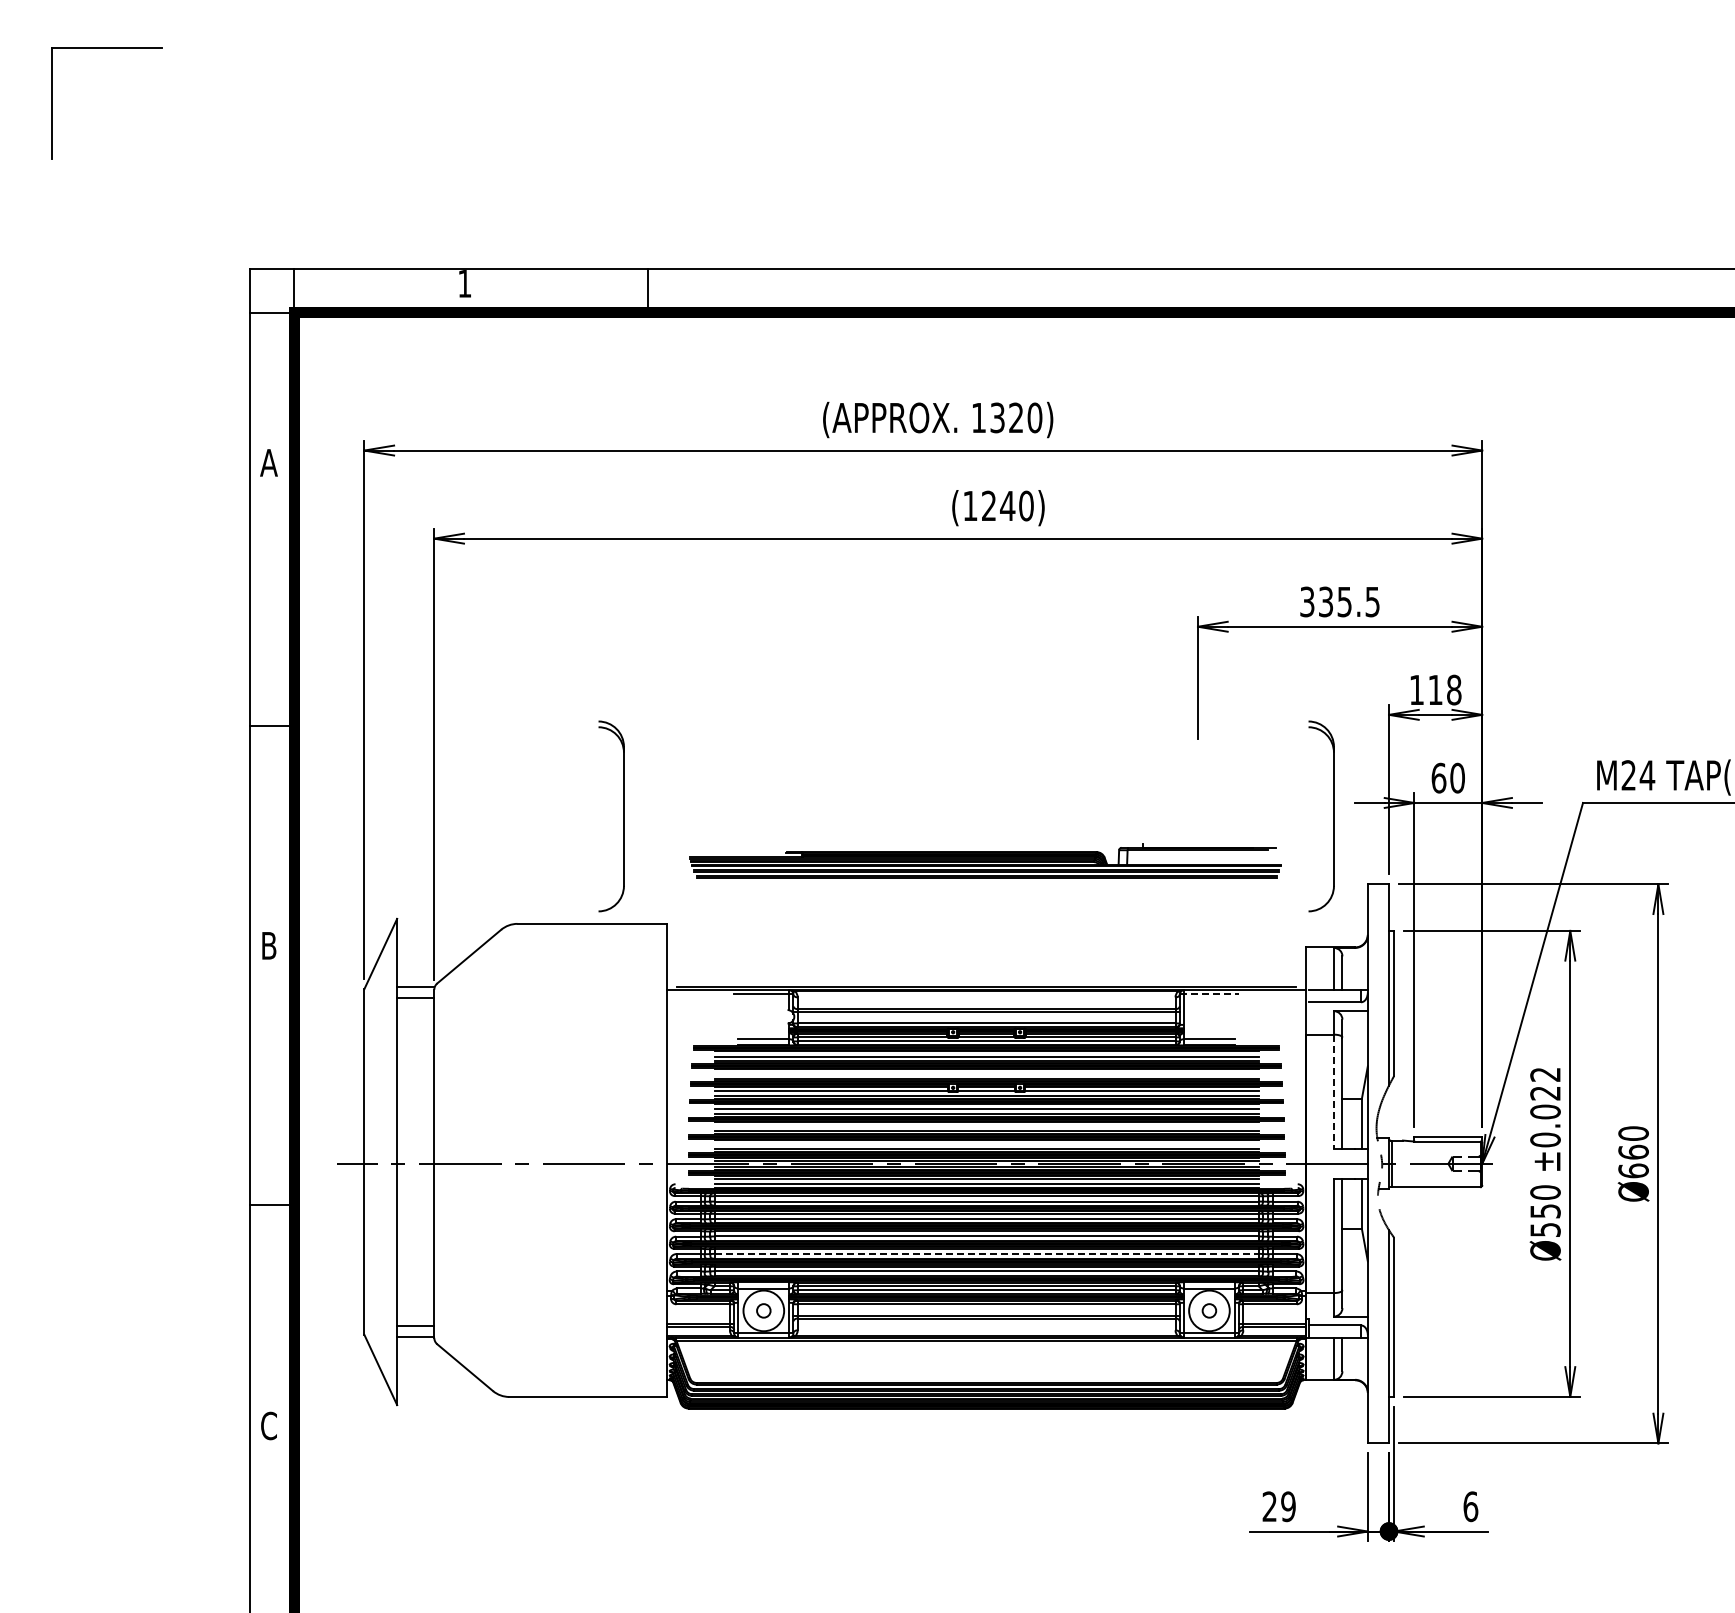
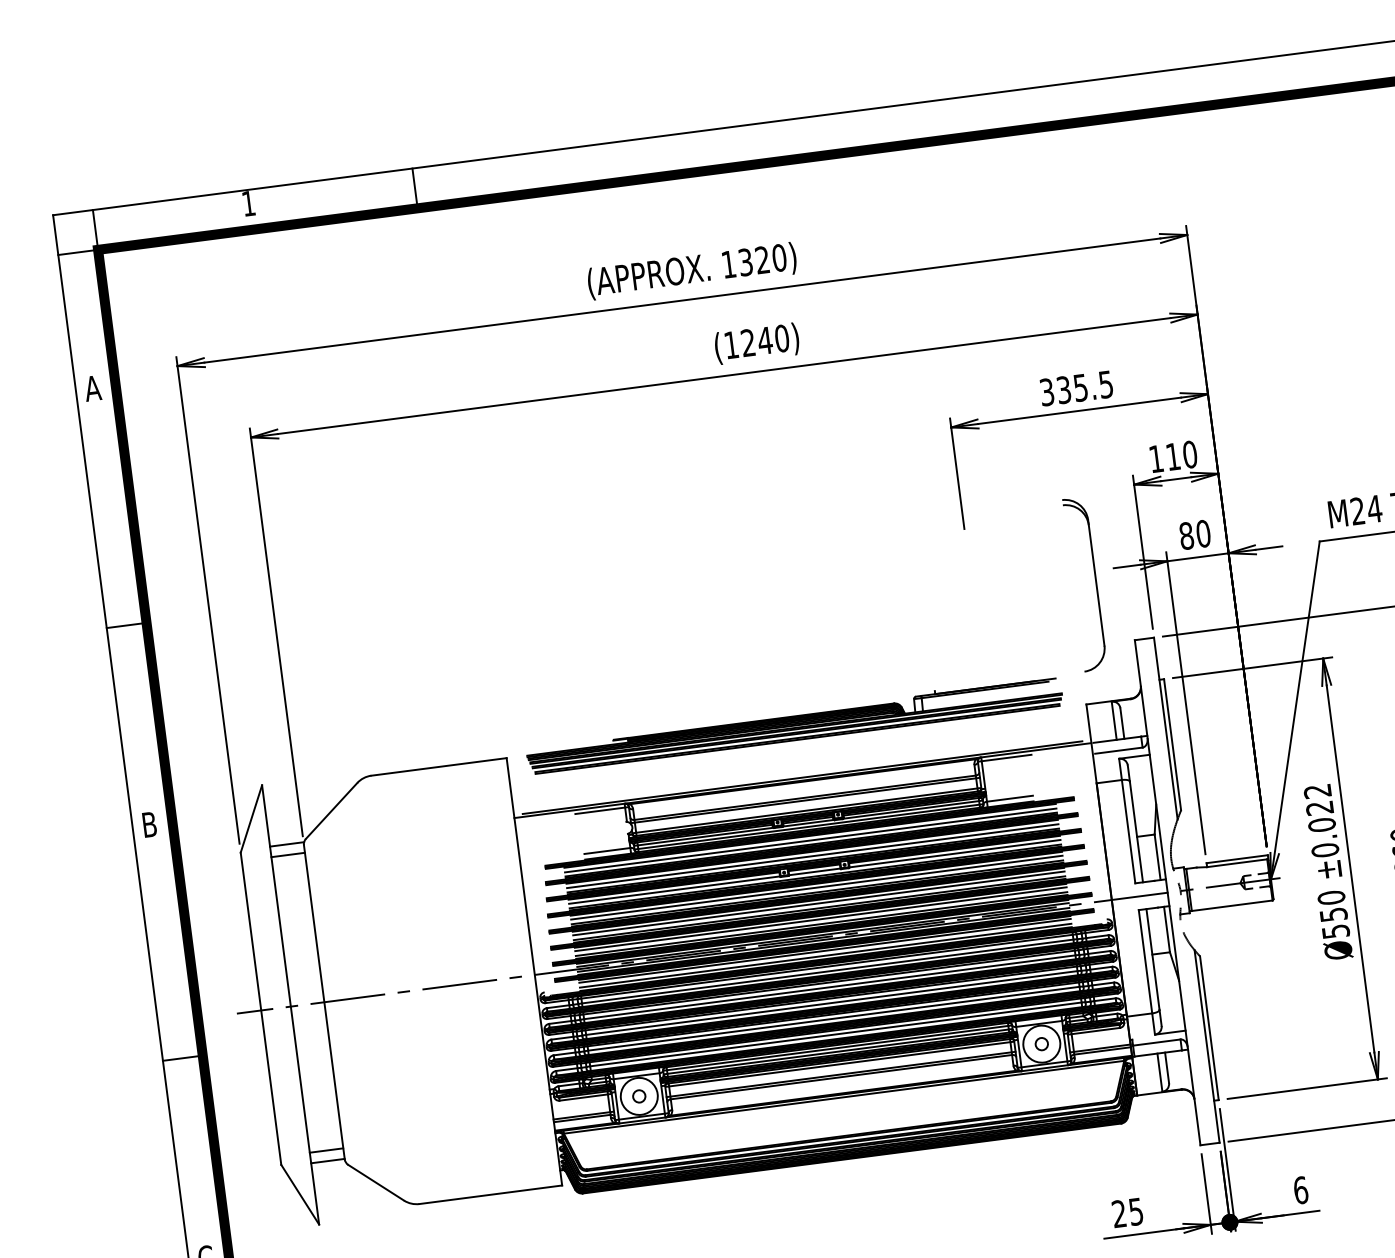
text: (1454, 690) -> (1190, 454), 118 -> 110
text: (1438, 777) -> (1186, 535), 60 -> 80
part: (623, 816) -> (454, 666), removed
part: (985, 860) -> (794, 724), moved
line: (1209, 994) -> (1004, 758), dashed -> solid
line: (986, 1073) -> (812, 855), added
line: (1333, 1092) -> (1128, 832), dashed -> solid
line: (986, 1126) -> (818, 903), added
line: (986, 1143) -> (820, 919), added
line: (986, 1253) -> (833, 1018), dashed -> solid
text: (1288, 1506) -> (1136, 1211), 29 -> 25

